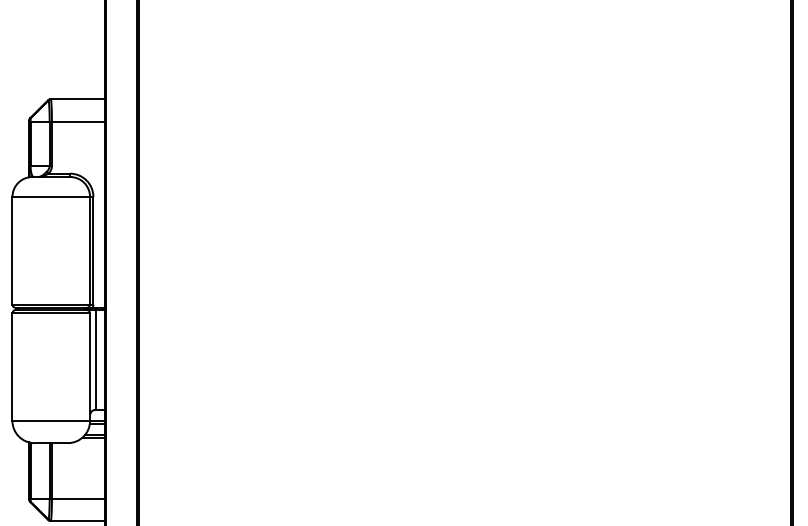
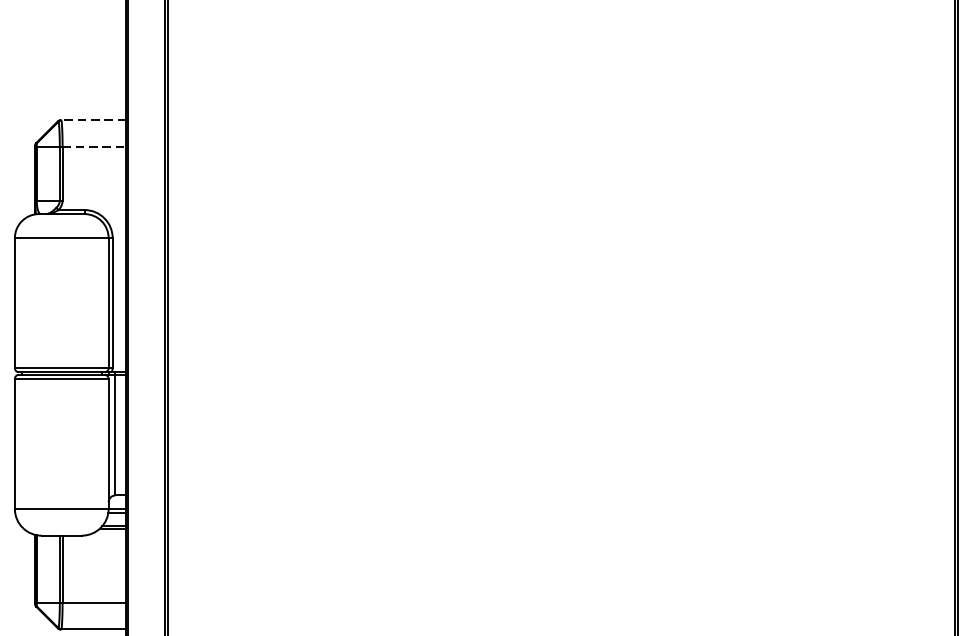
line: (77, 99) -> (93, 120), solid -> dashed
line: (78, 121) -> (94, 147), solid -> dashed

